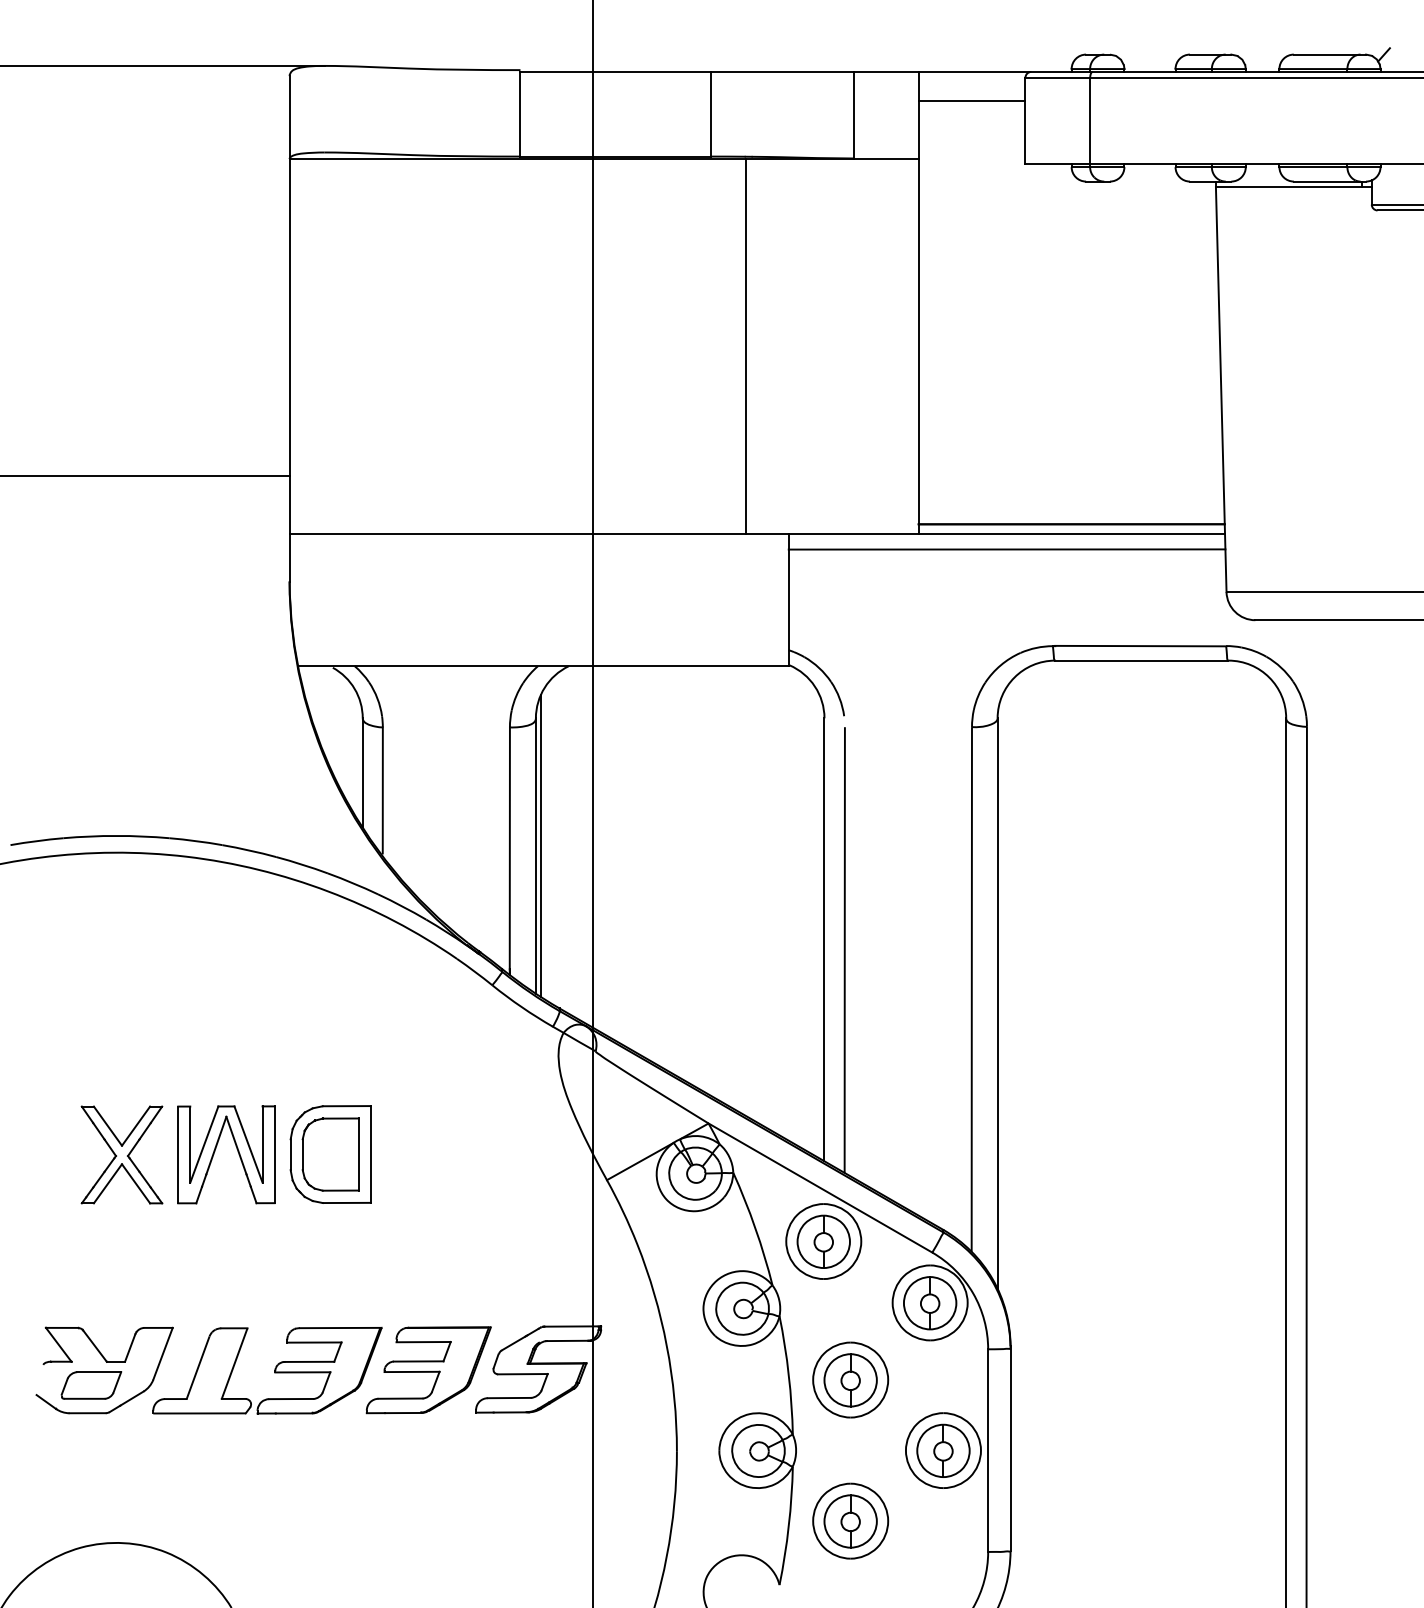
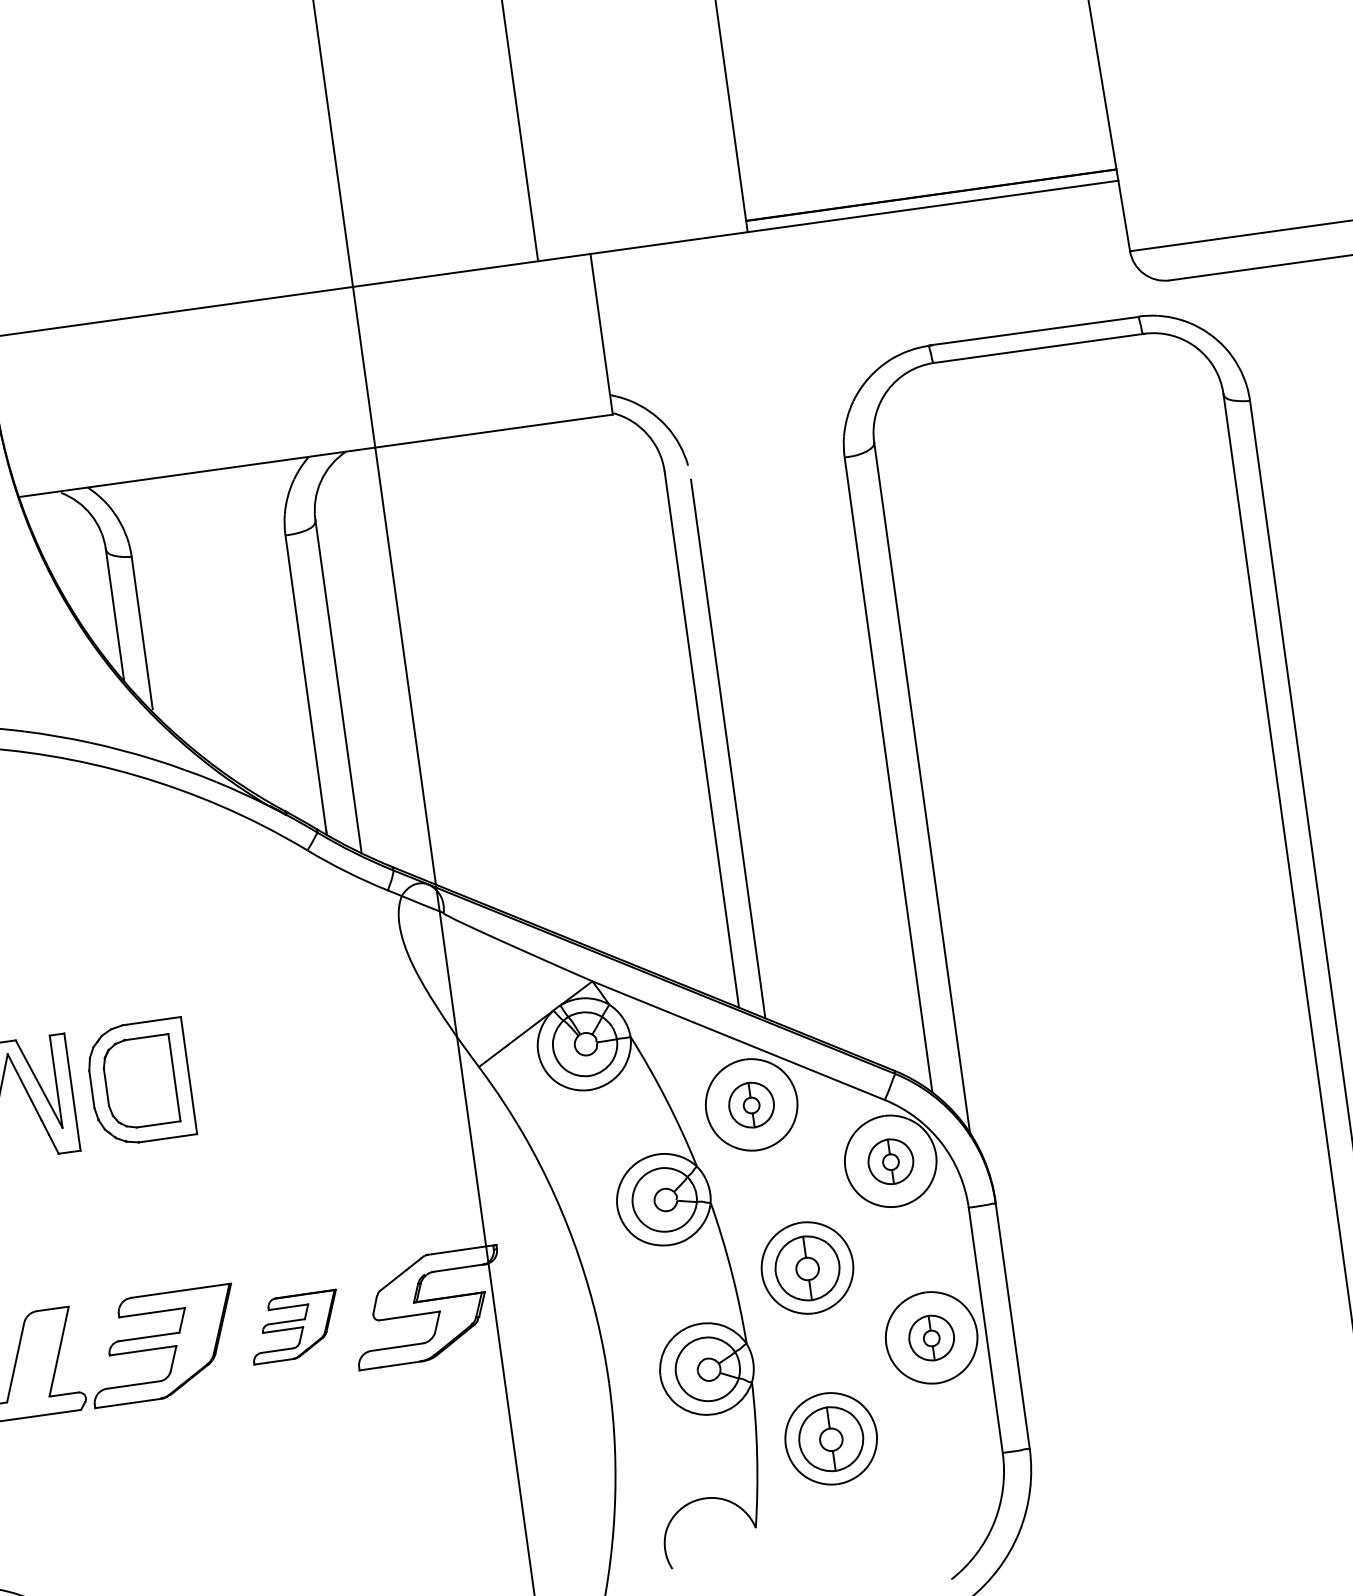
line: (1006, 549) -> (856, 236), removed
line: (540, 845) -> (342, 673), removed
part: (823, 1241) -> (751, 1104), size x0.7
part: (930, 1303) -> (891, 1161), size x0.7
part: (428, 1370) -> (294, 1327), size x0.6
part: (943, 1450) -> (931, 1337), size x0.7

